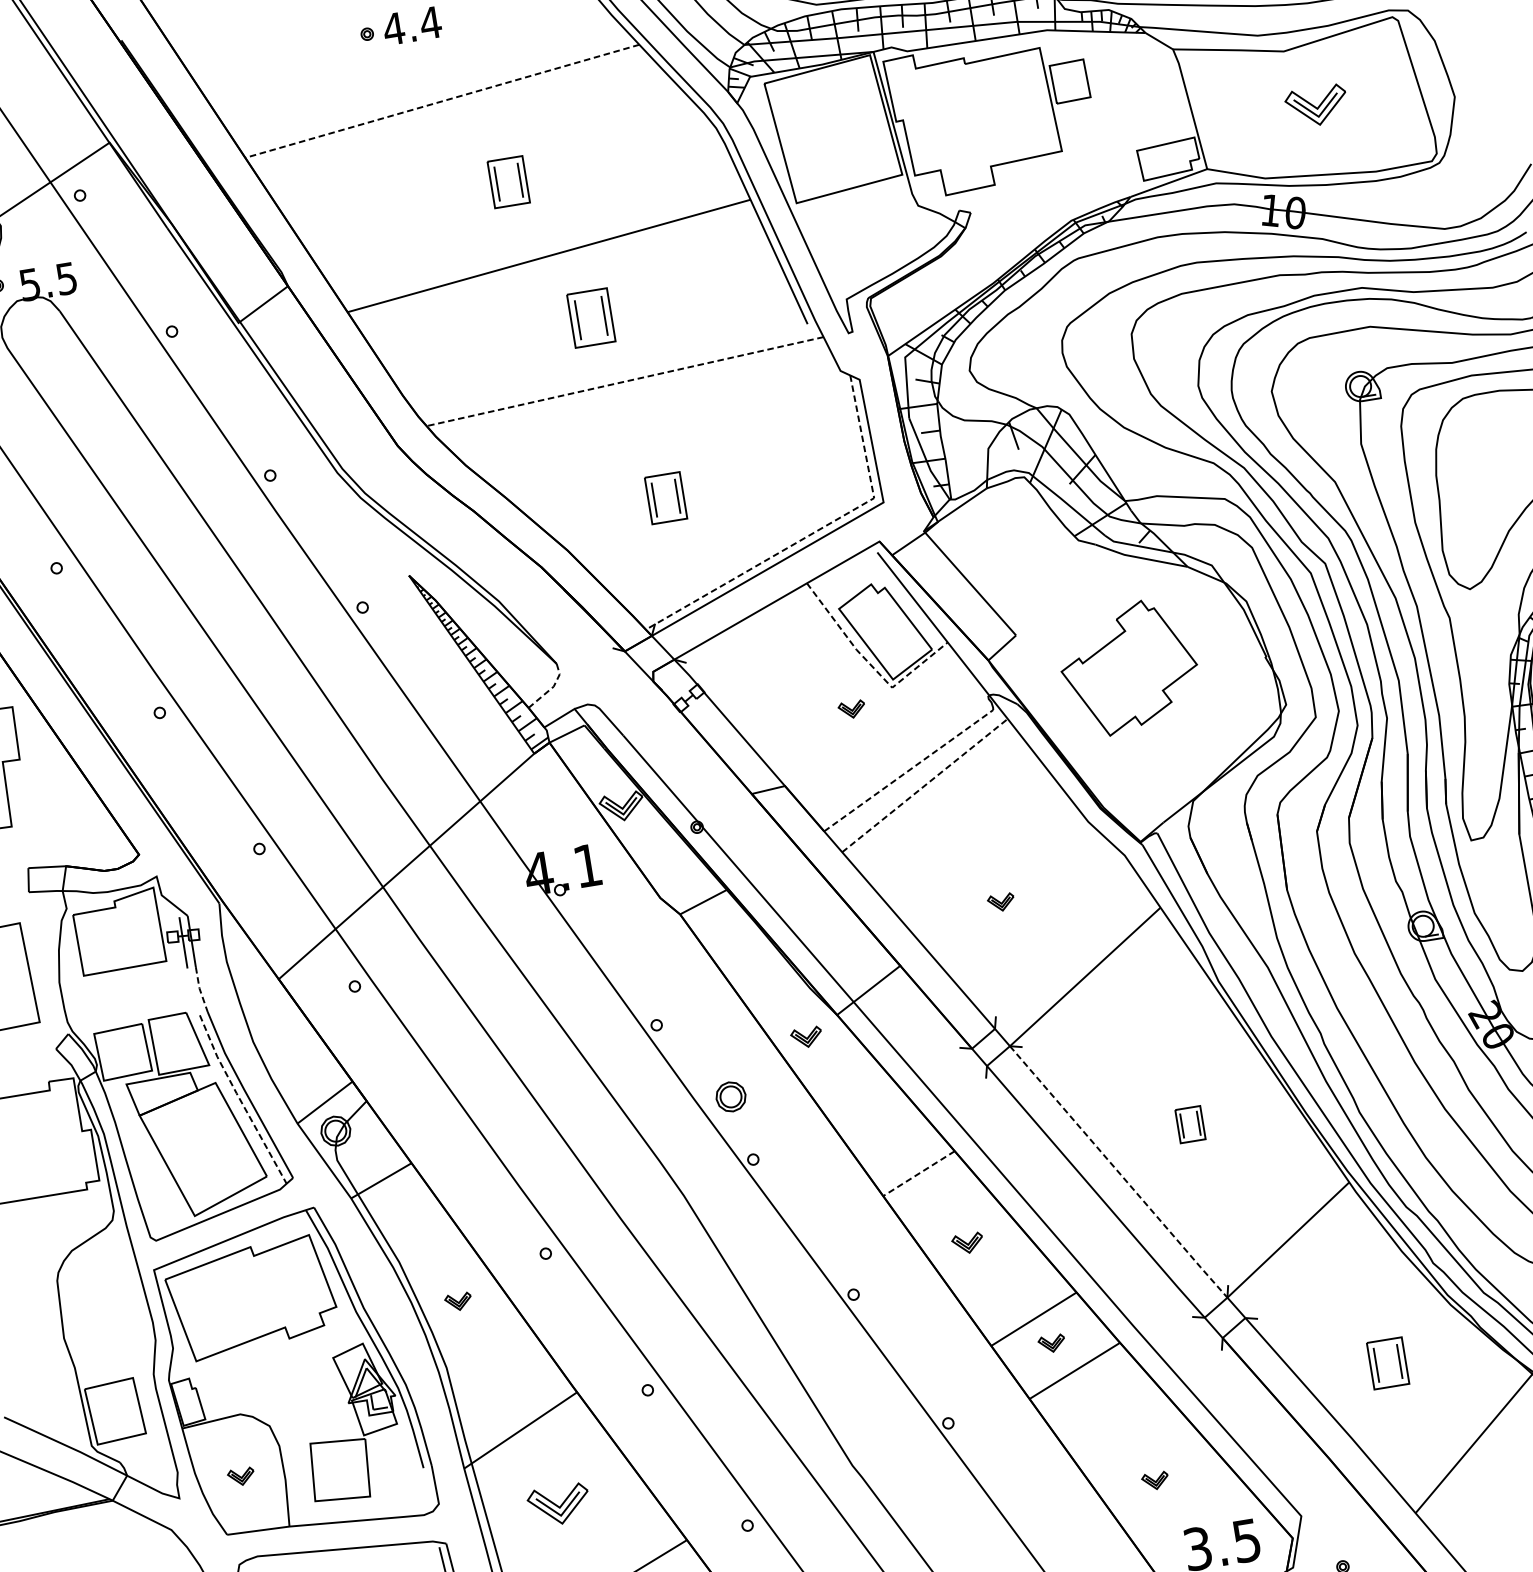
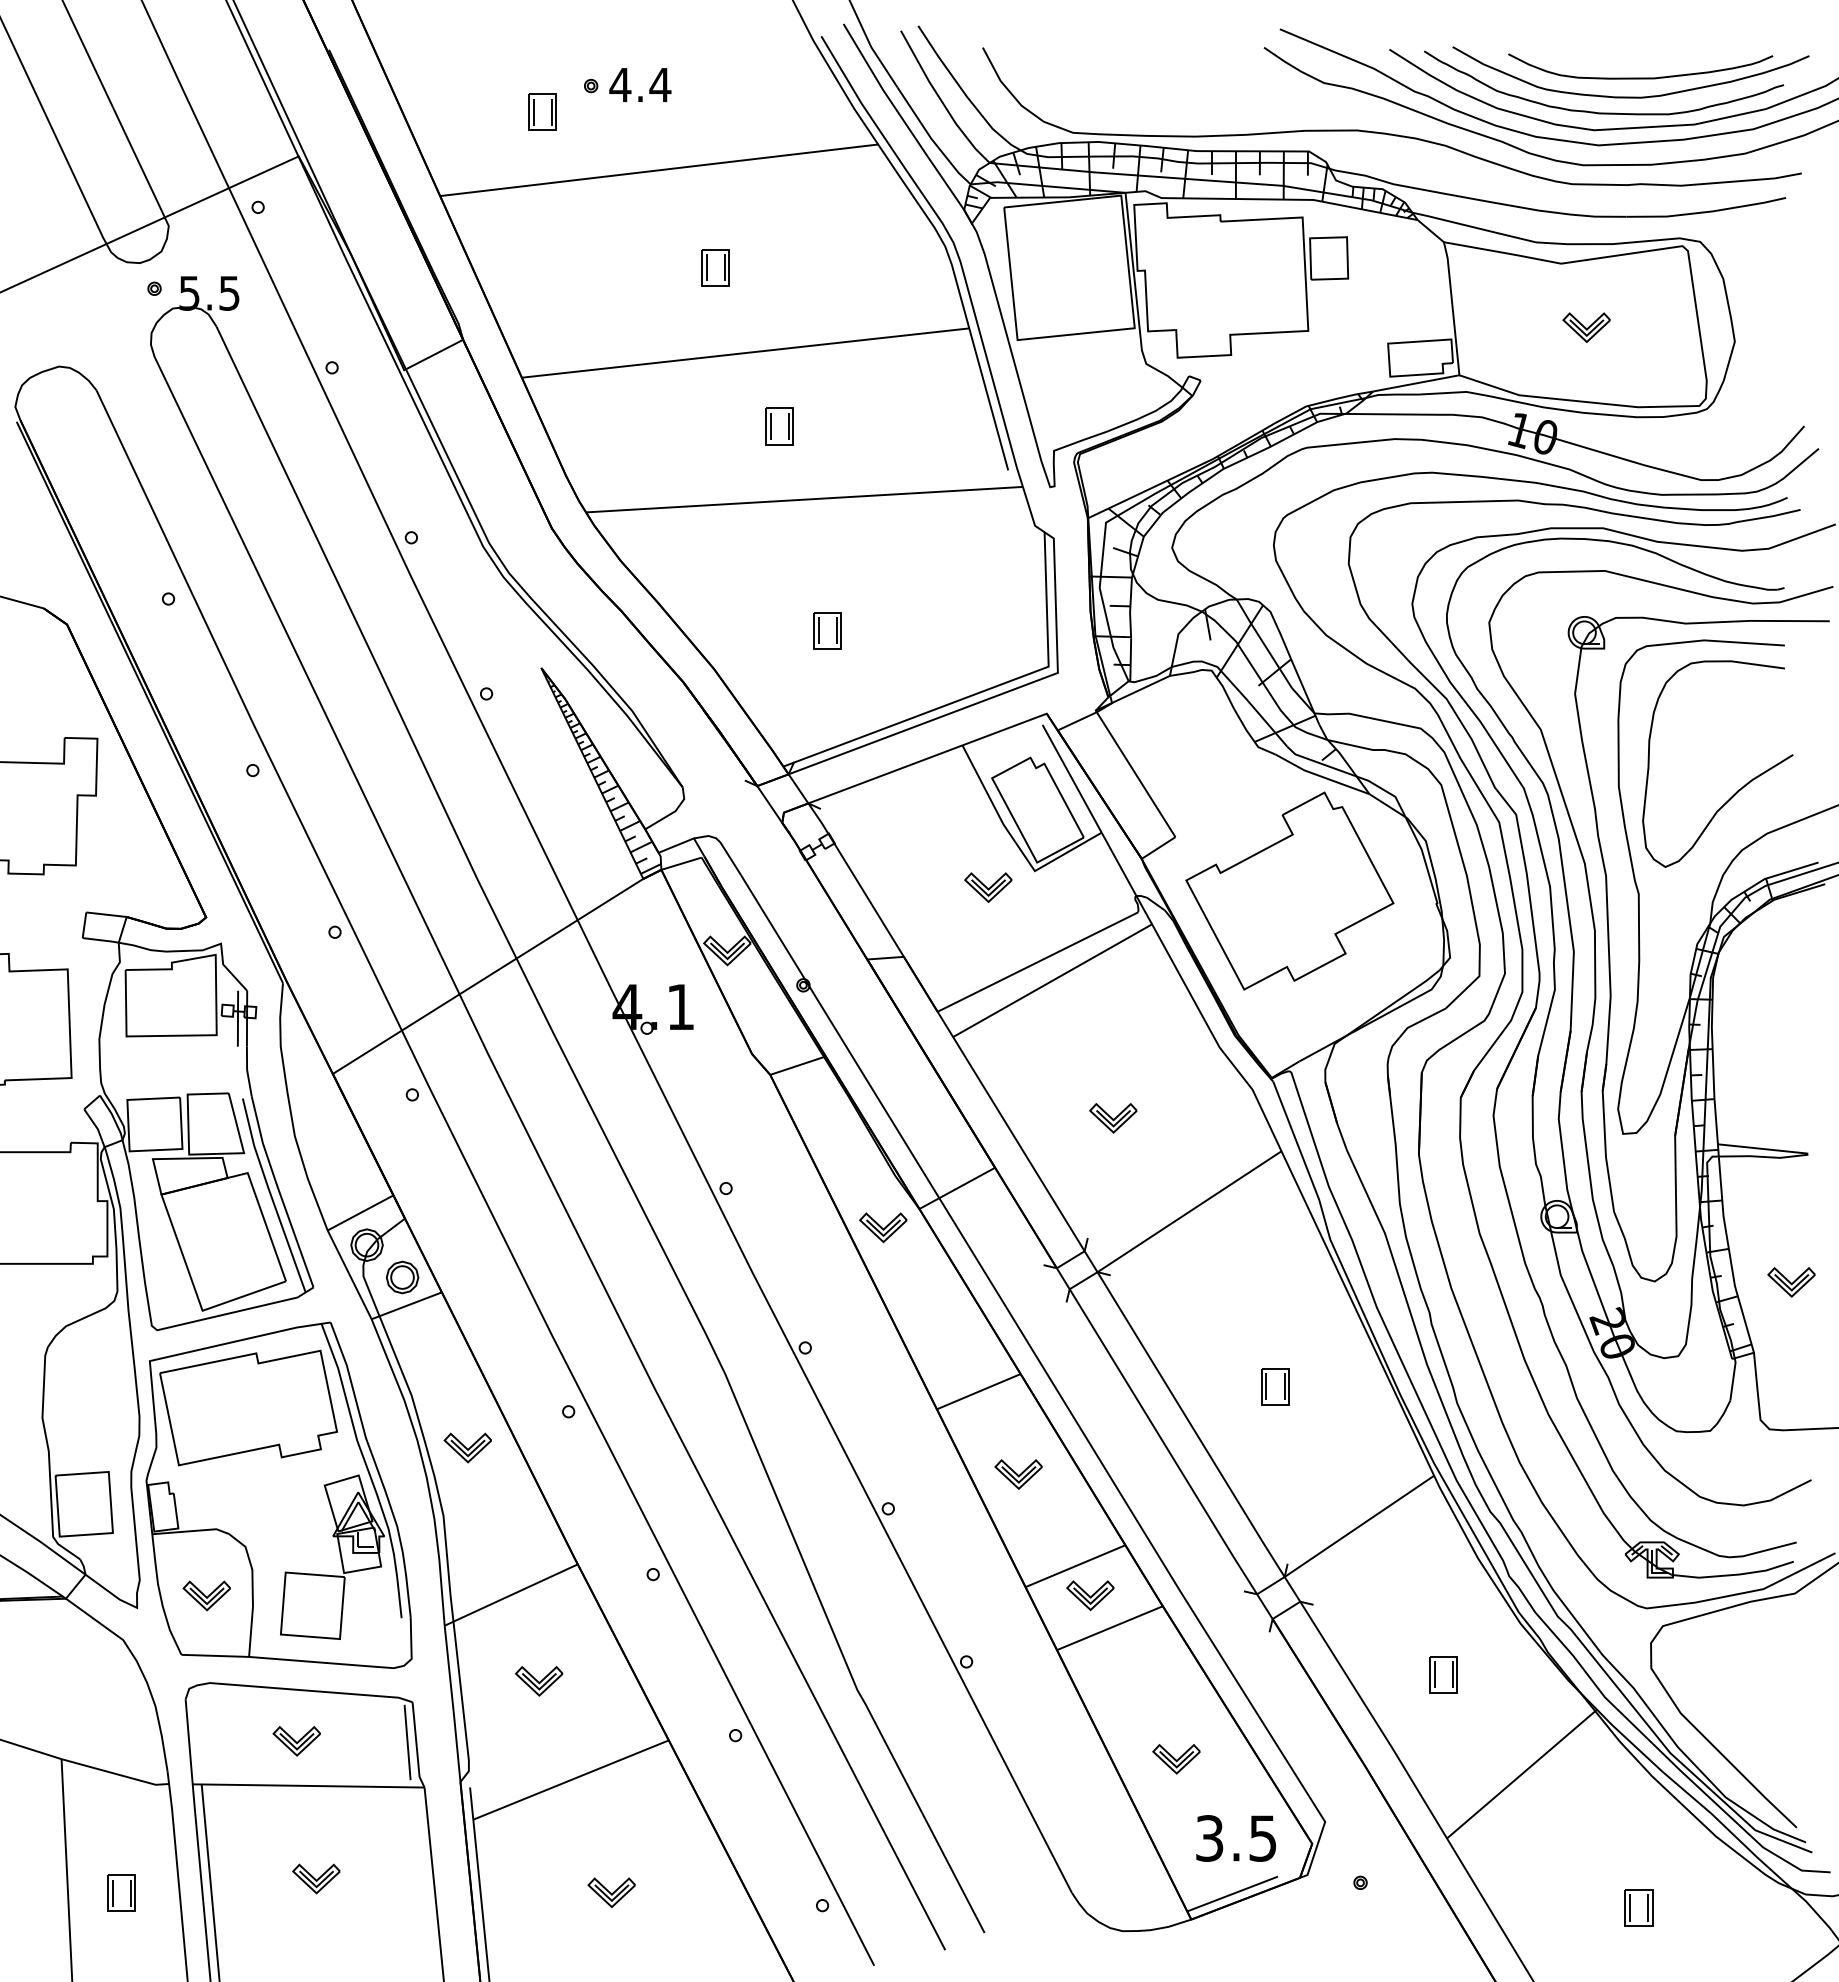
part: (326, 64) -> (542, 111), added
line: (442, 101) -> (659, 170), dashed -> solid
part: (1316, 106) -> (1586, 327), size x0.71
part: (508, 182) -> (715, 267), size x0.71
part: (591, 318) -> (779, 426), size x0.62
line: (625, 381) -> (804, 499), dashed -> solid
part: (665, 498) -> (827, 630), size x0.71
line: (814, 532) -> (979, 692), dashed -> solid
line: (870, 664) -> (1015, 842), dashed -> solid
part: (1128, 667) -> (1289, 890), size x1.43
line: (551, 689) -> (672, 813), dashed -> solid
part: (852, 709) -> (988, 887), size x1.67
line: (908, 771) -> (1037, 962), dashed -> solid
line: (925, 785) -> (1053, 980), dashed -> solid
part: (1001, 902) -> (1113, 1118), size x1.67
line: (199, 988) -> (247, 1070), dashed -> solid
part: (806, 1037) -> (883, 1227), size x1.43
part: (730, 1096) -> (402, 1277), moved
line: (240, 1099) -> (271, 1195), dashed -> solid
line: (1119, 1172) -> (1191, 1425), dashed -> solid
line: (918, 1173) -> (978, 1391), dashed -> solid
part: (967, 1243) -> (1018, 1474), size x1.43
part: (458, 1301) -> (467, 1447), size x1.67
part: (1052, 1343) -> (1090, 1595), size x1.67
part: (1387, 1363) -> (1443, 1674), size x0.71
part: (241, 1476) -> (206, 1595), size x1.67
part: (1155, 1481) -> (1176, 1759), size x1.67
part: (559, 1505) -> (539, 1681), size x0.71

